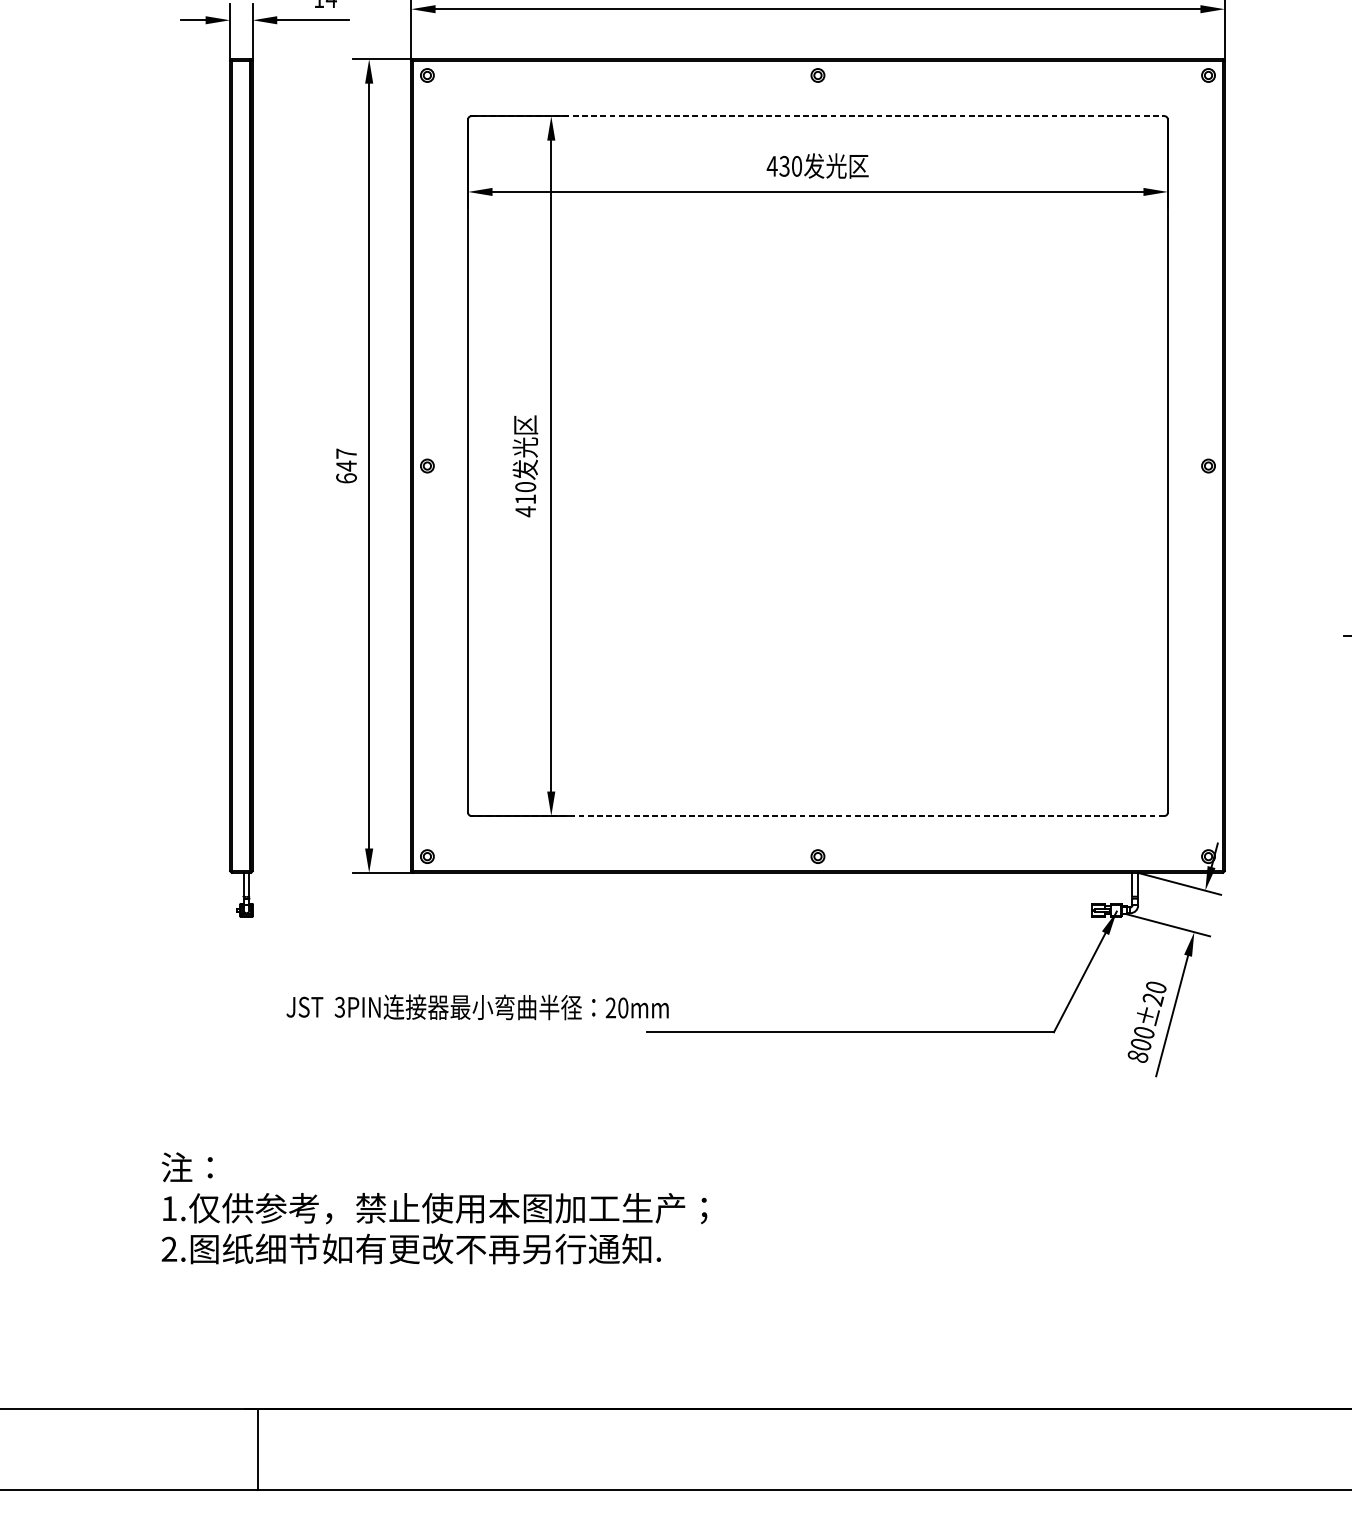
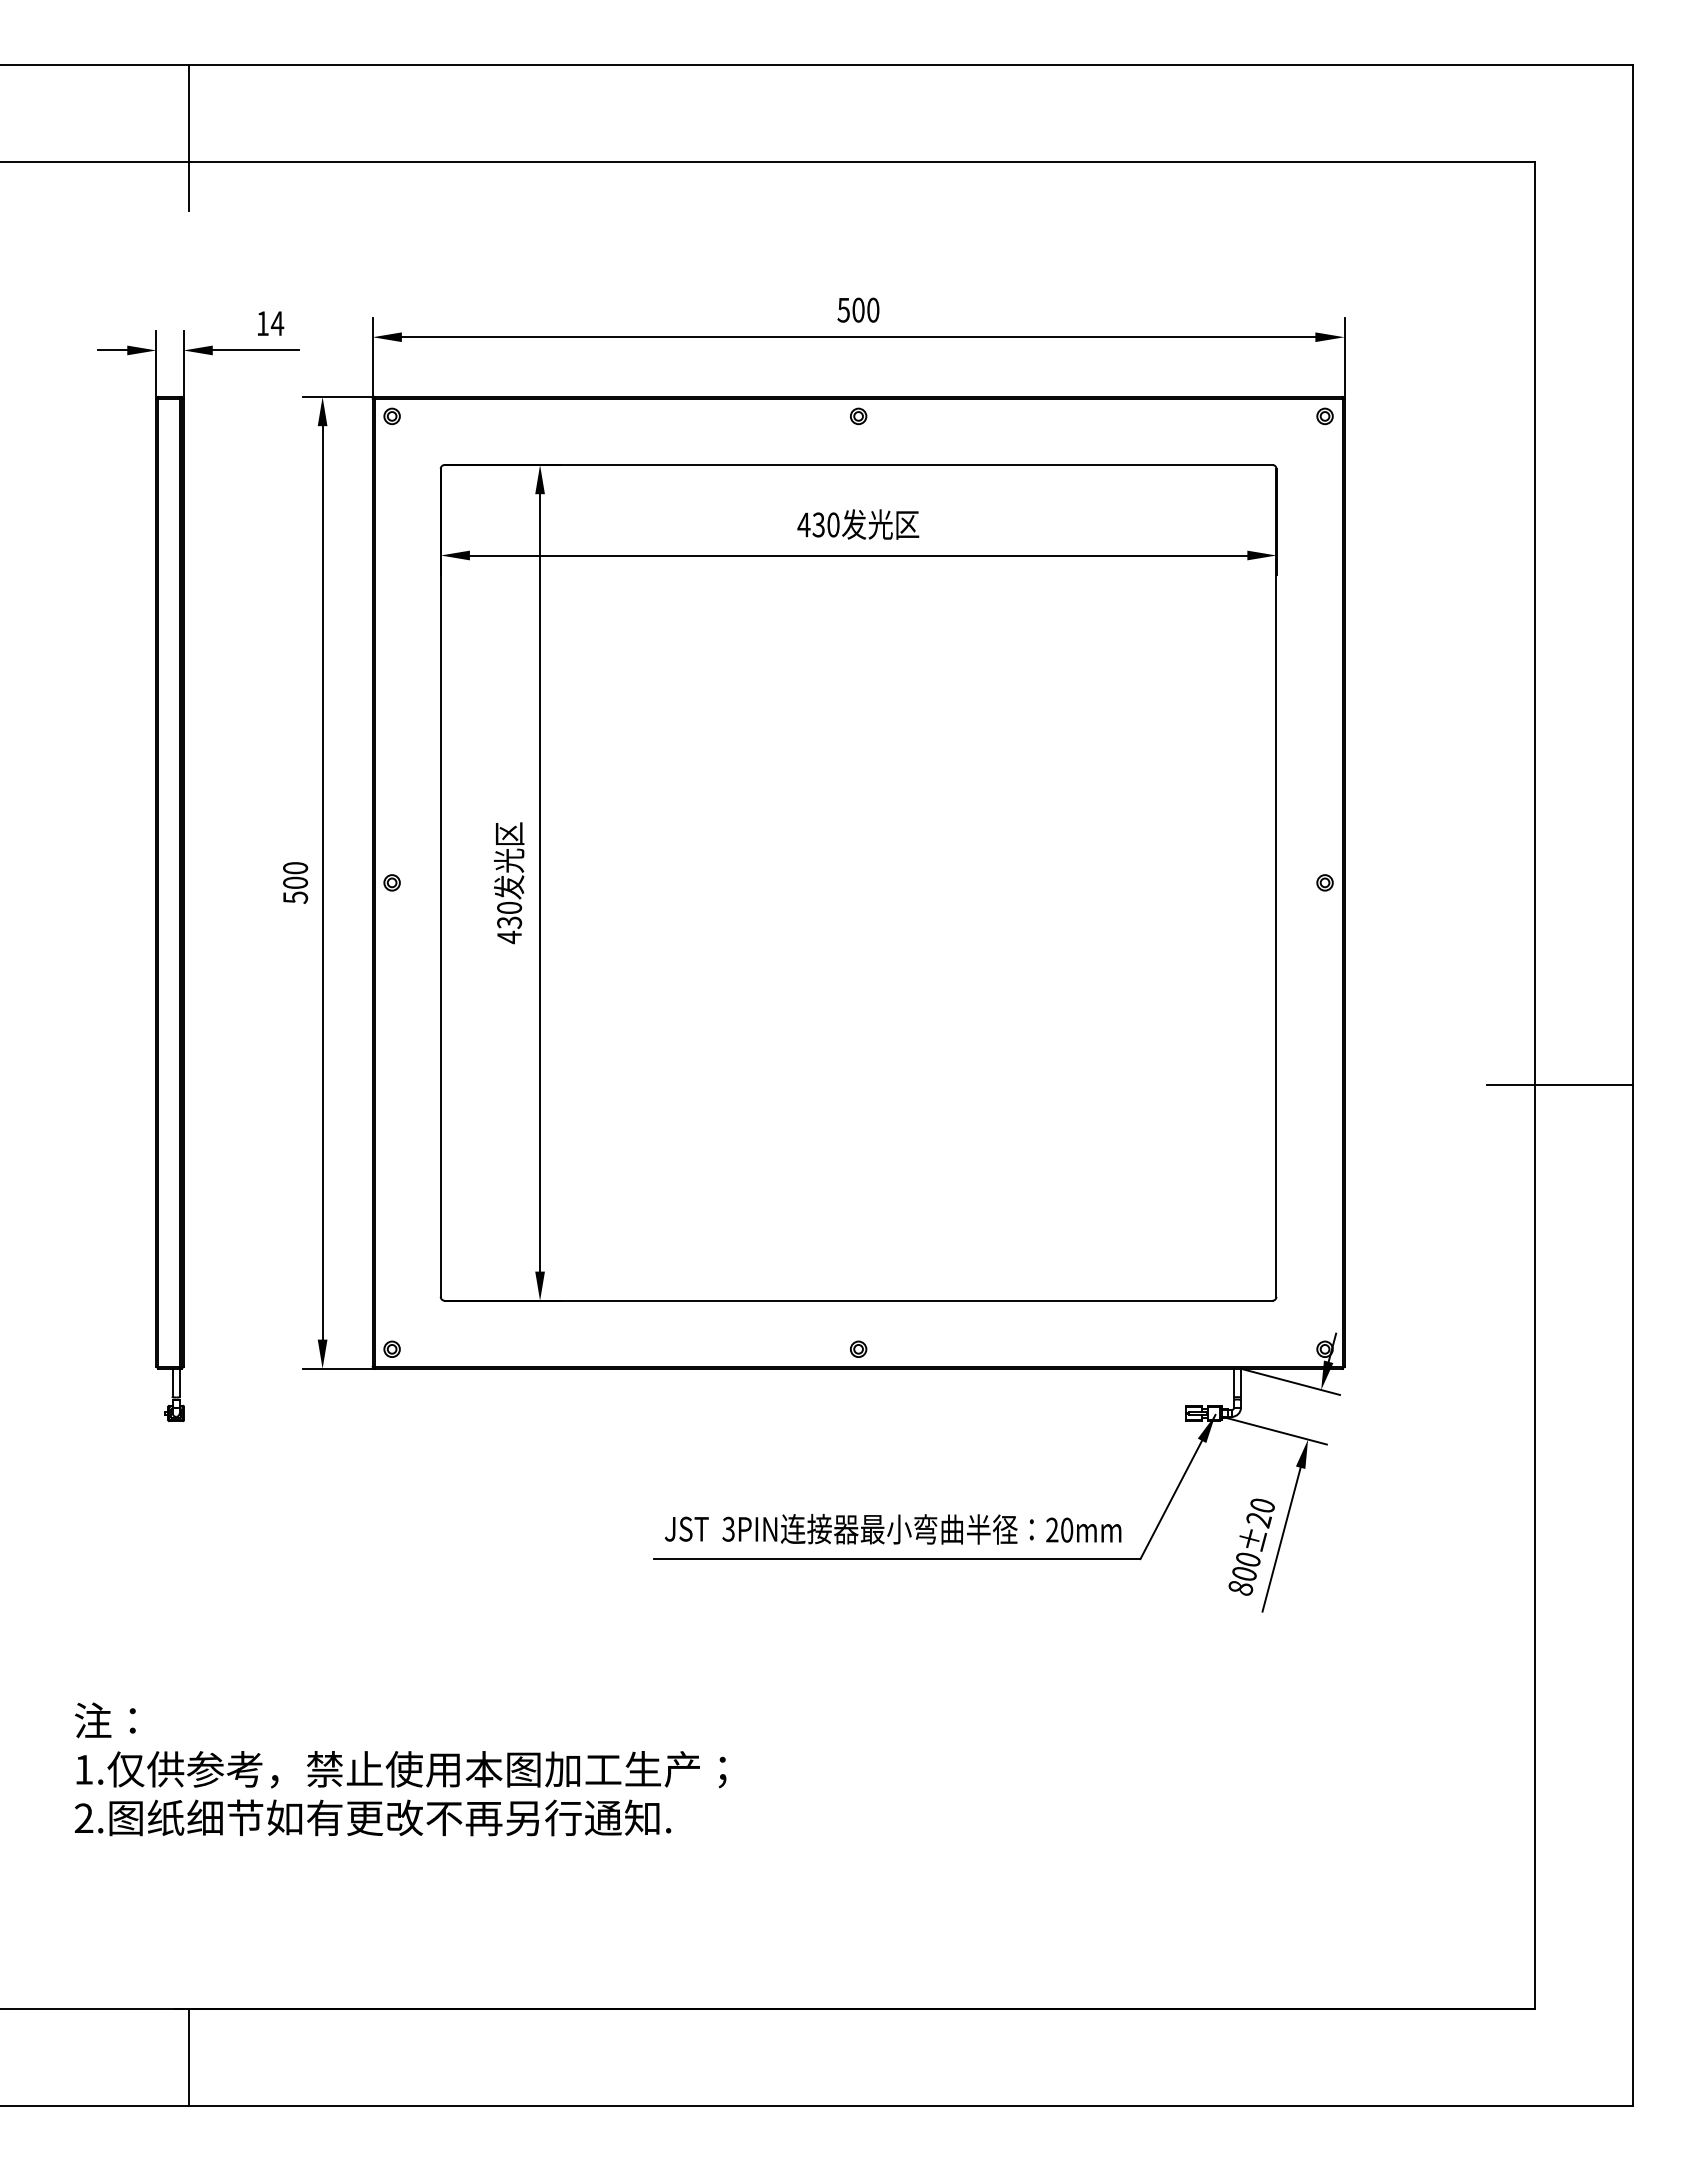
line: (817, 116) -> (858, 465), dashed -> solid
text: (346, 465) -> (295, 882), 647 -> 500
text: (525, 499) -> (509, 922), 410 -> 430
line: (817, 815) -> (858, 1300), dashed -> solid
text: (477, 1007) -> (893, 1529), moved

